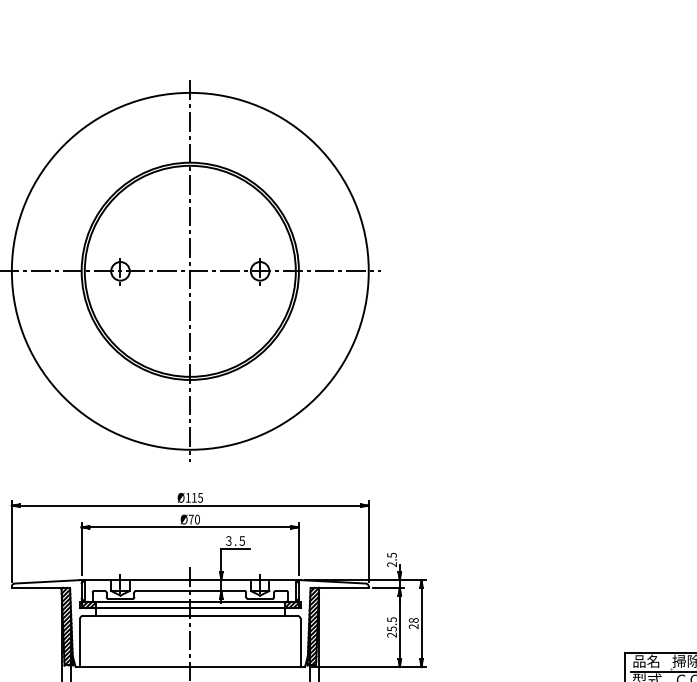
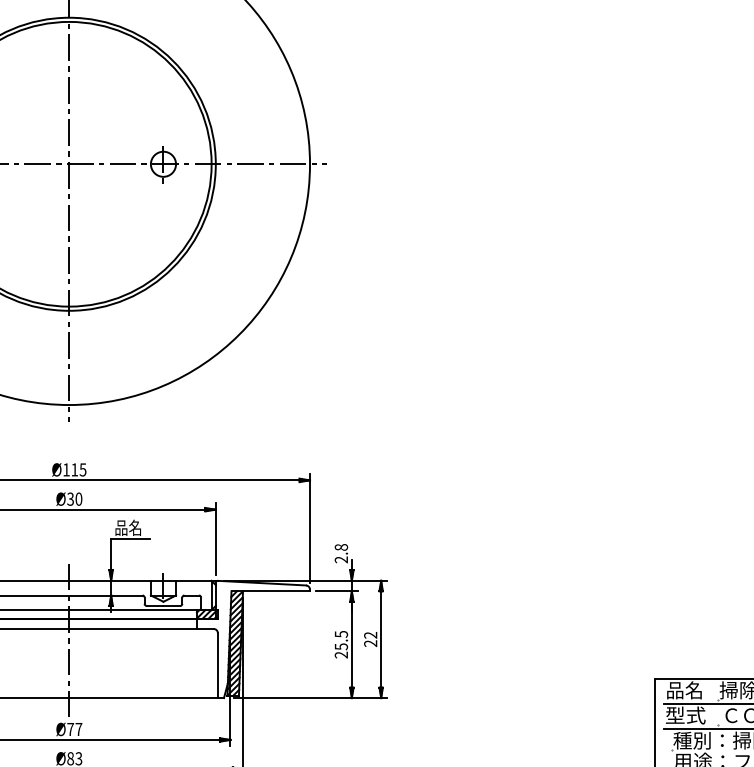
text: (190, 519) -> (69, 499), Ø70 -> Ø30
text: (234, 540) -> (128, 527), ３.５ -> 品名
text: (391, 554) -> (340, 546), 2.5 -> 2.8
text: (413, 620) -> (370, 635), 28 -> 22

